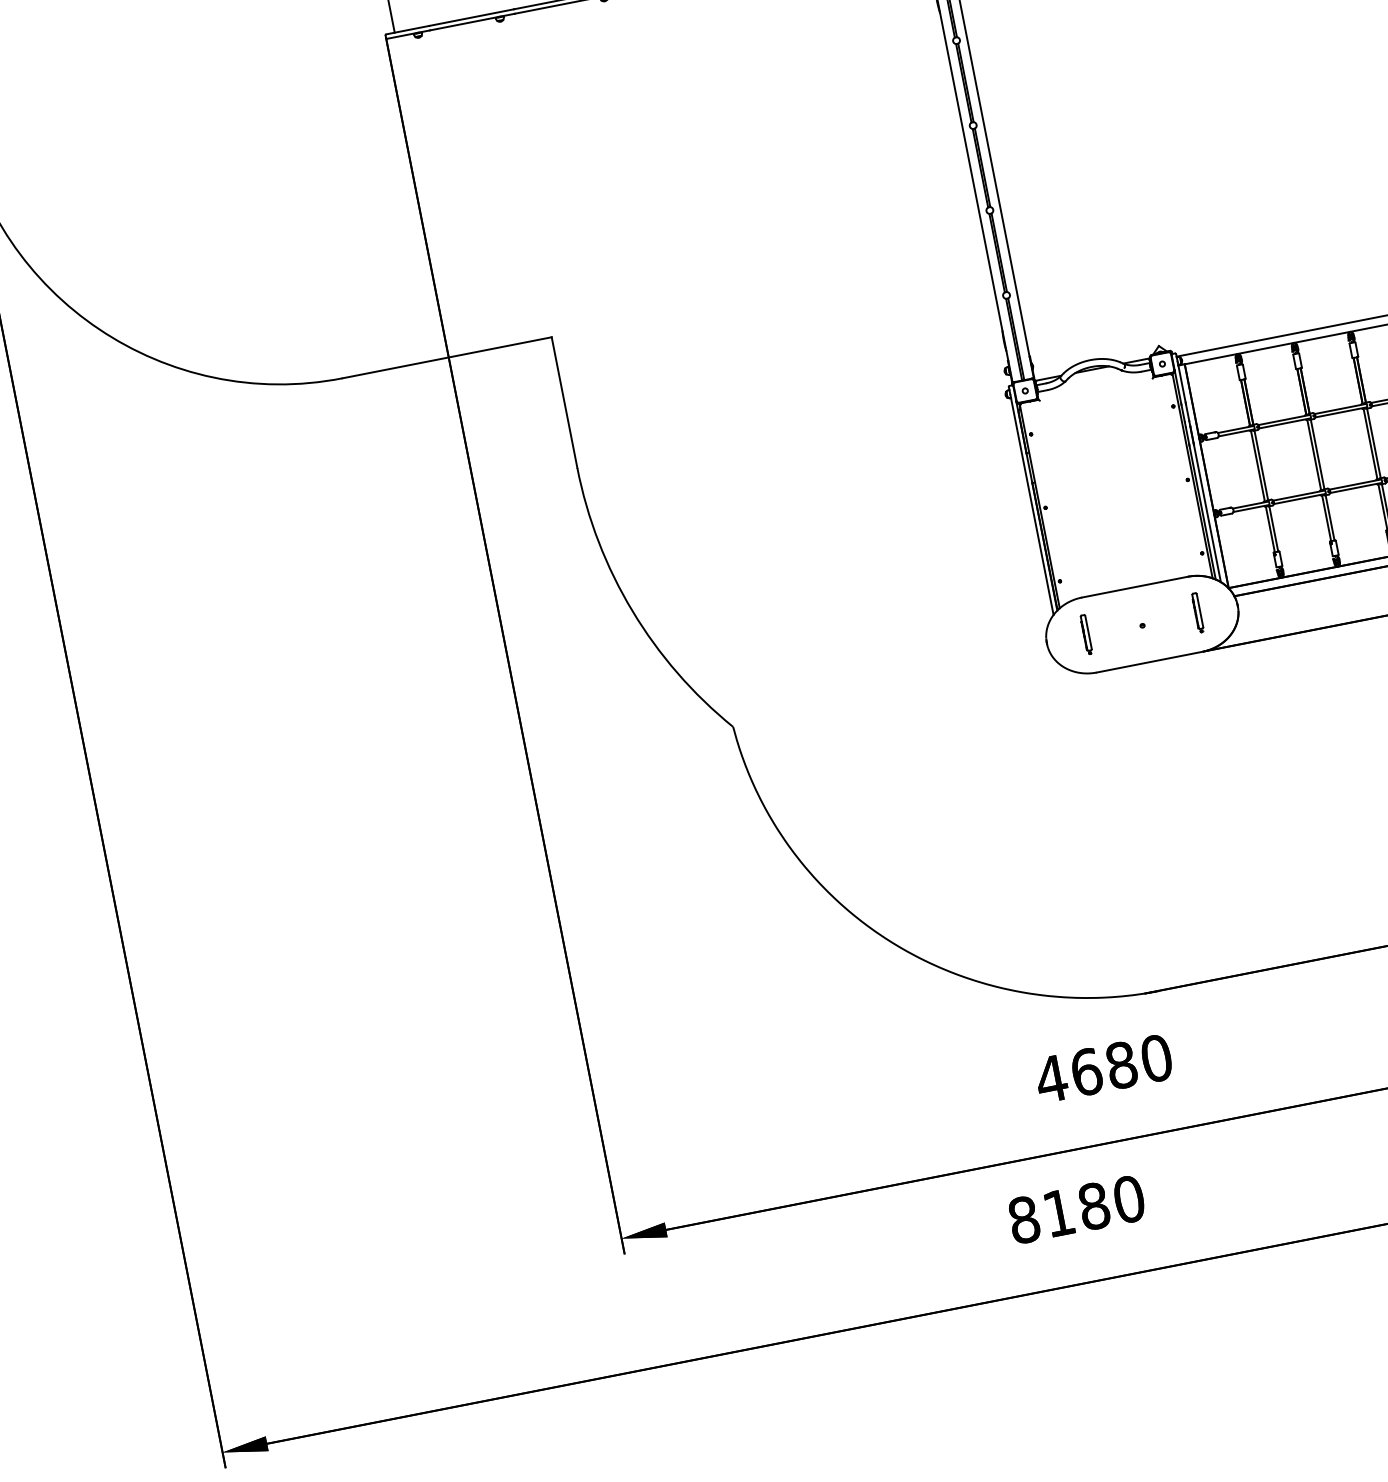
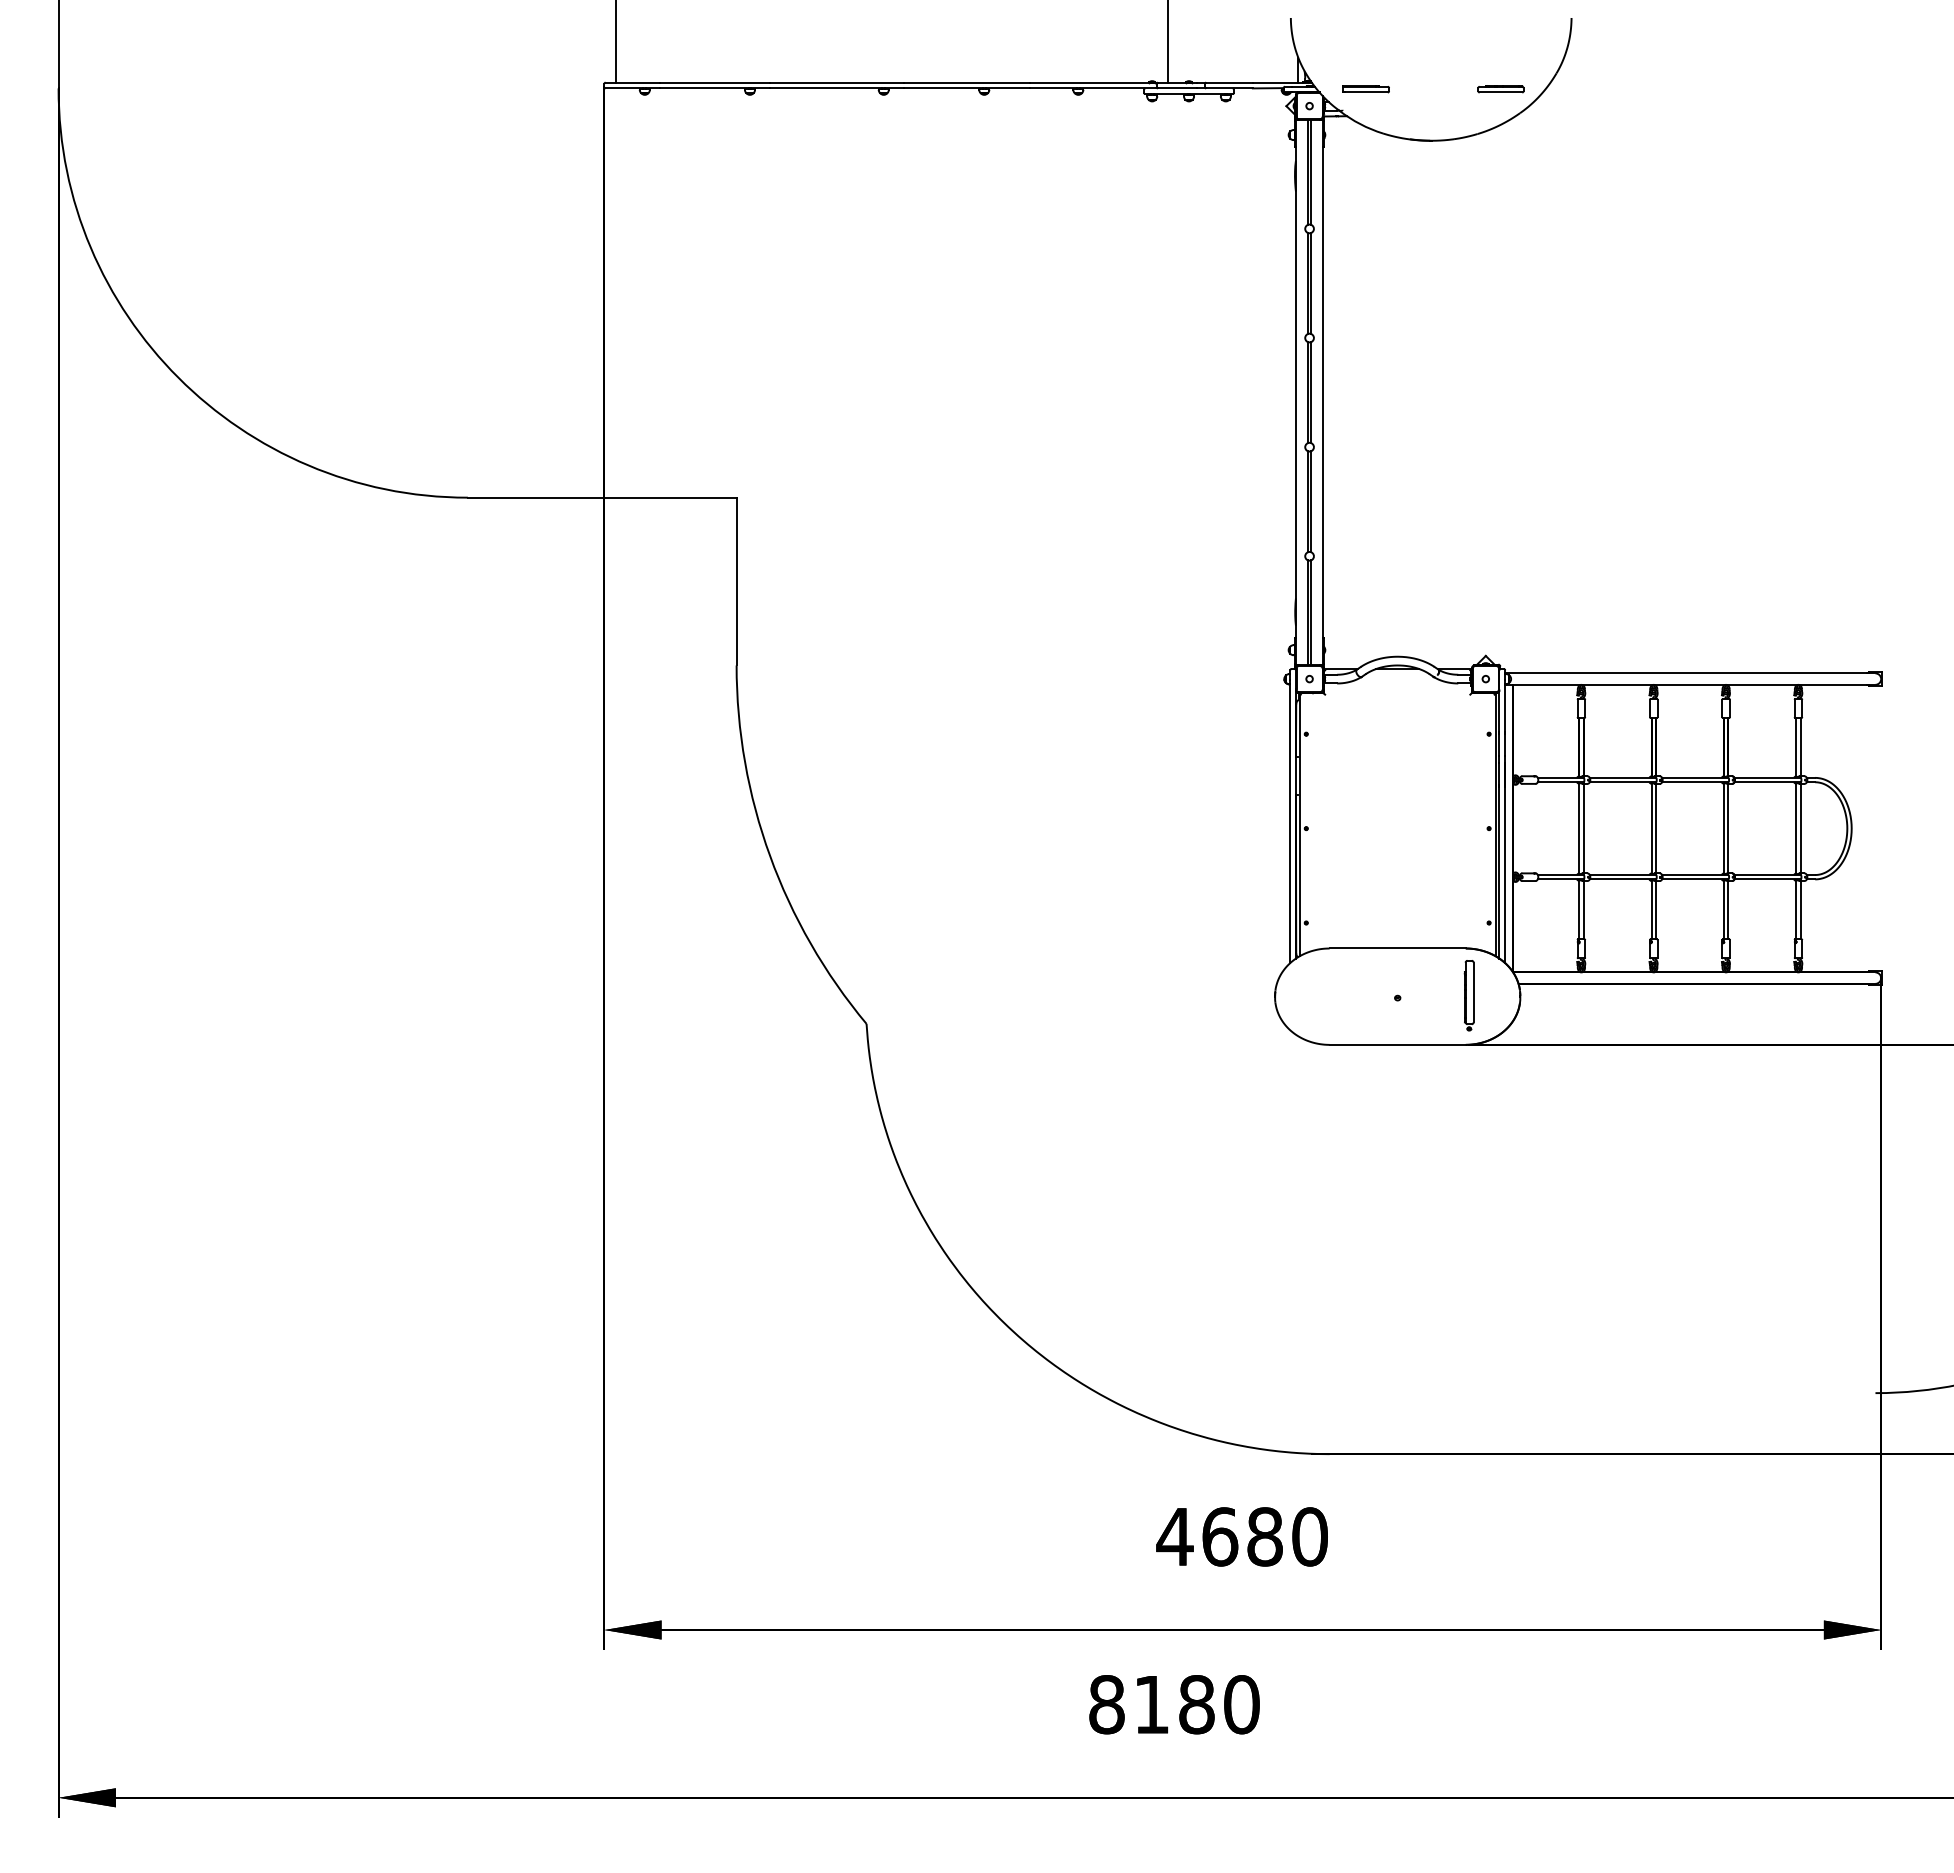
part: (1198, 612) -> (1469, 995), size x1.4
part: (1086, 634) -> (1326, 995), removed

